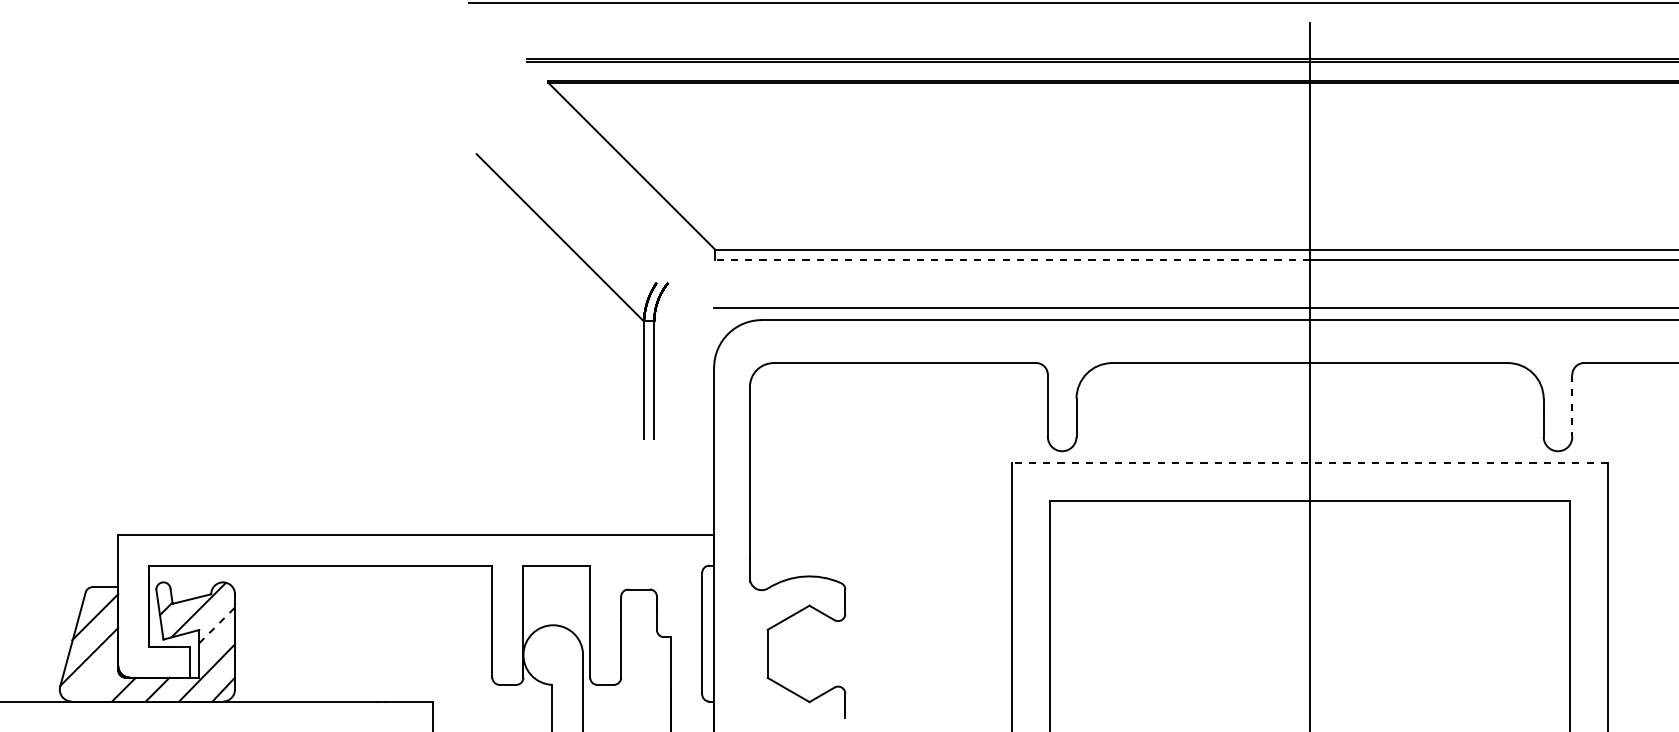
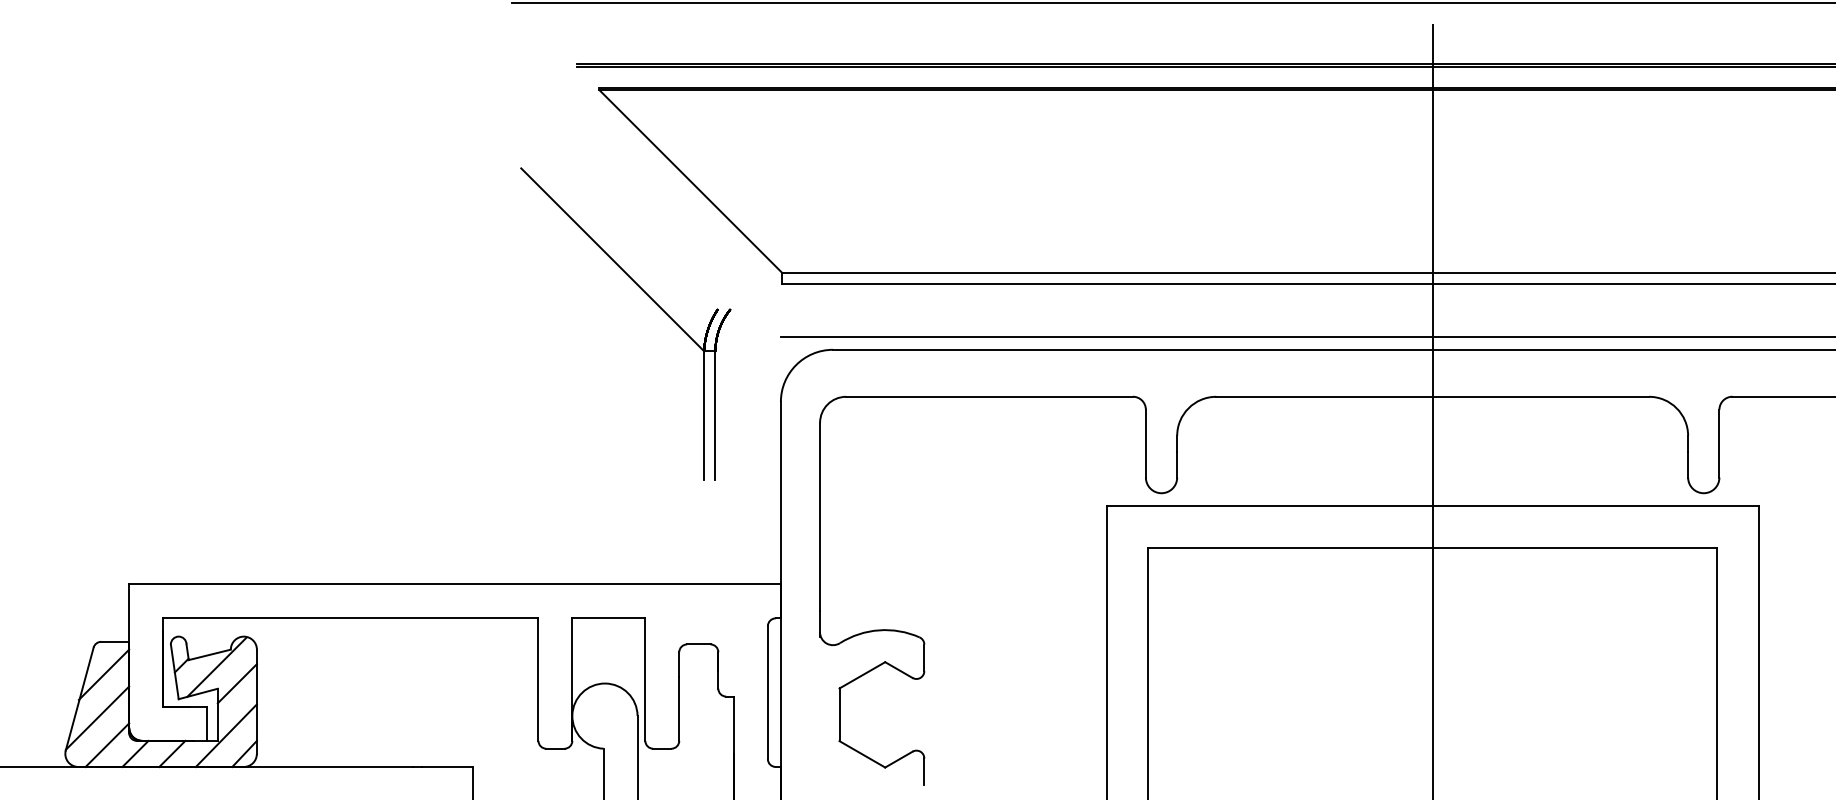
line: (1012, 260) -> (1107, 284), dashed -> solid
line: (1572, 405) -> (1719, 443), dashed -> solid
line: (1309, 463) -> (1432, 506), dashed -> solid
line: (217, 625) -> (237, 683), dashed -> solid
line: (98, 681) -> (107, 744), added

